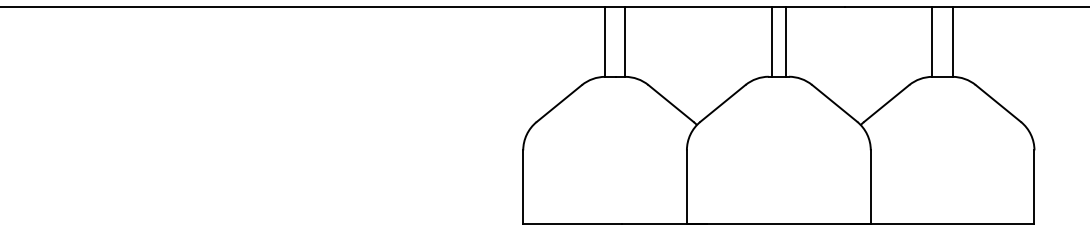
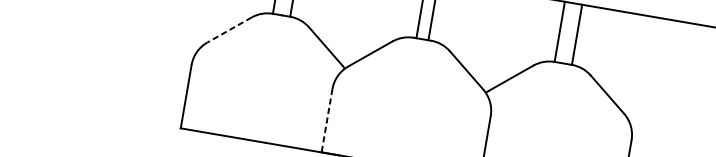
line: (558, 103) -> (228, 29), solid -> dashed
line: (686, 187) -> (326, 120), solid -> dashed

